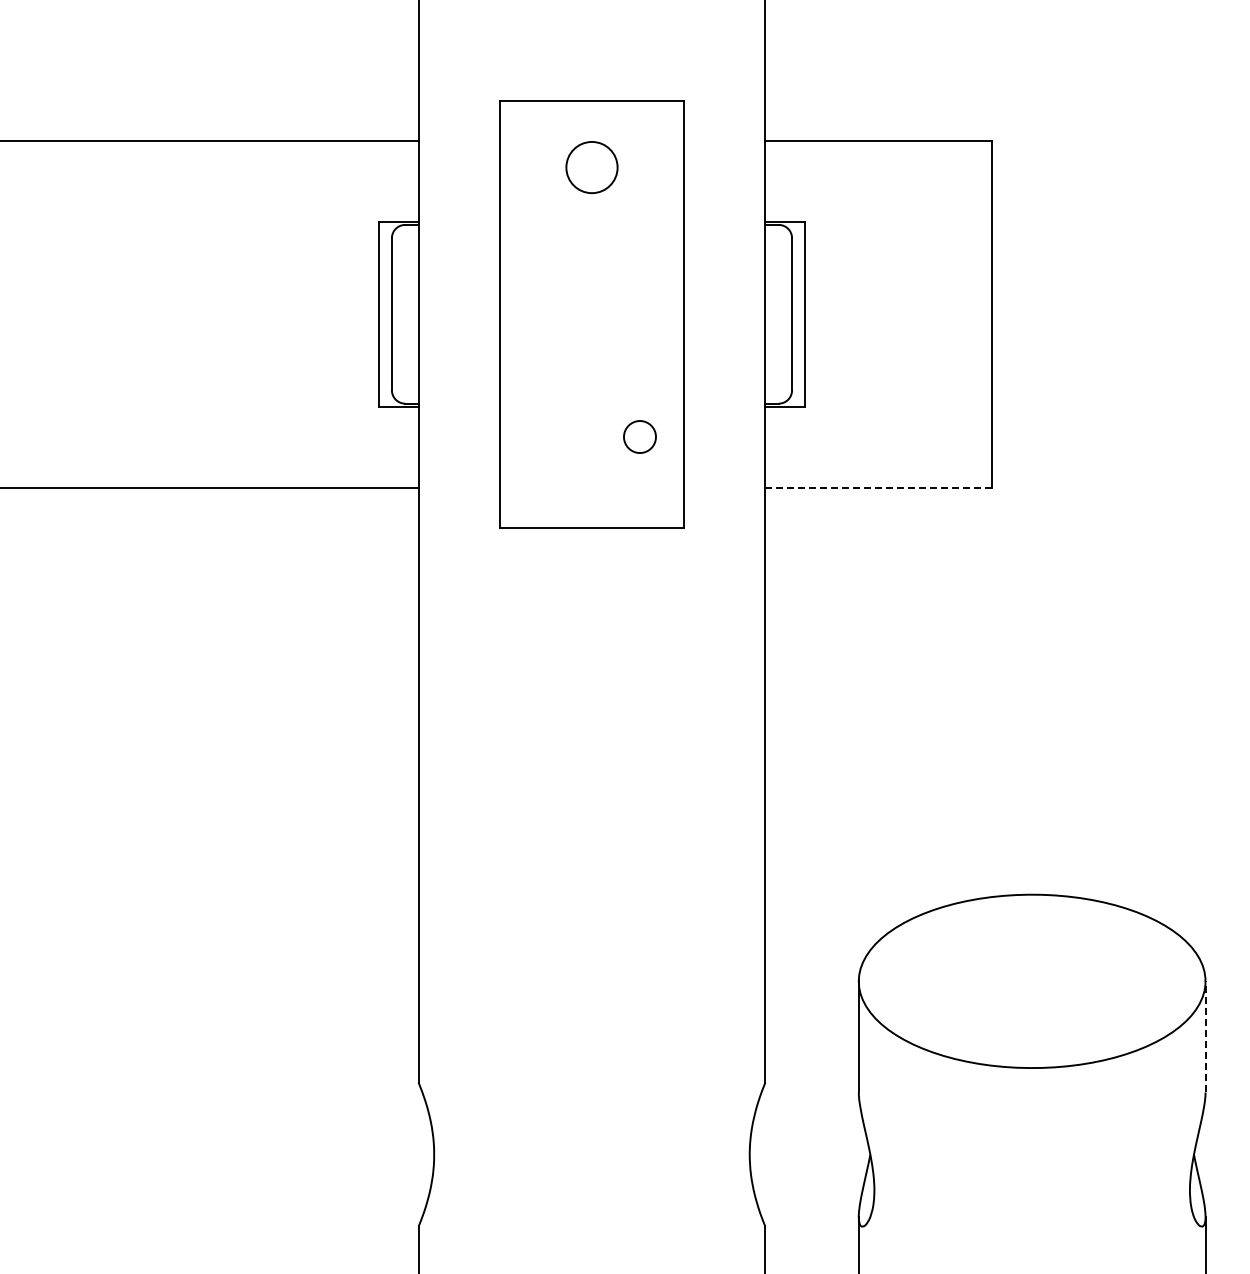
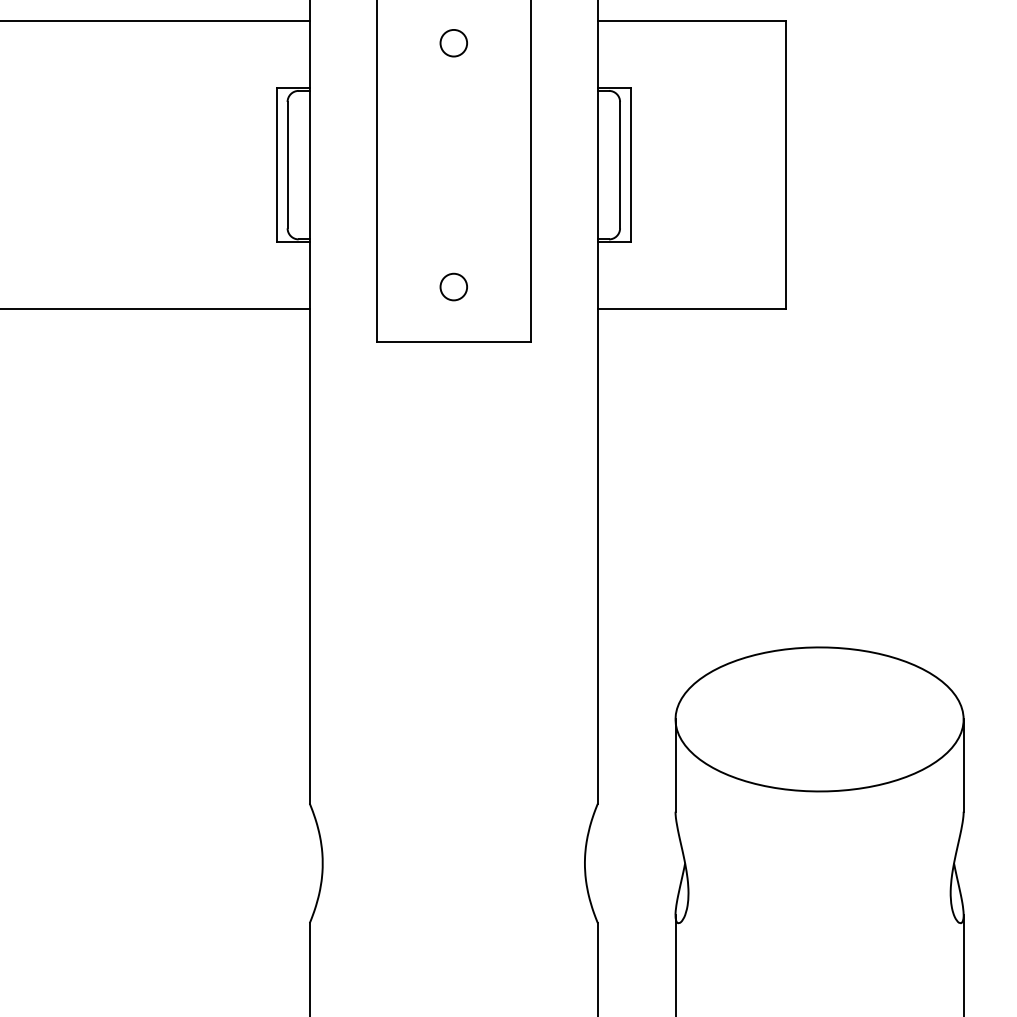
circle: (591, 167) -> (453, 43), size x0.62
circle: (639, 436) -> (453, 286), moved
line: (879, 487) -> (692, 309), dashed -> solid
line: (1205, 1036) -> (963, 765), dashed -> solid

